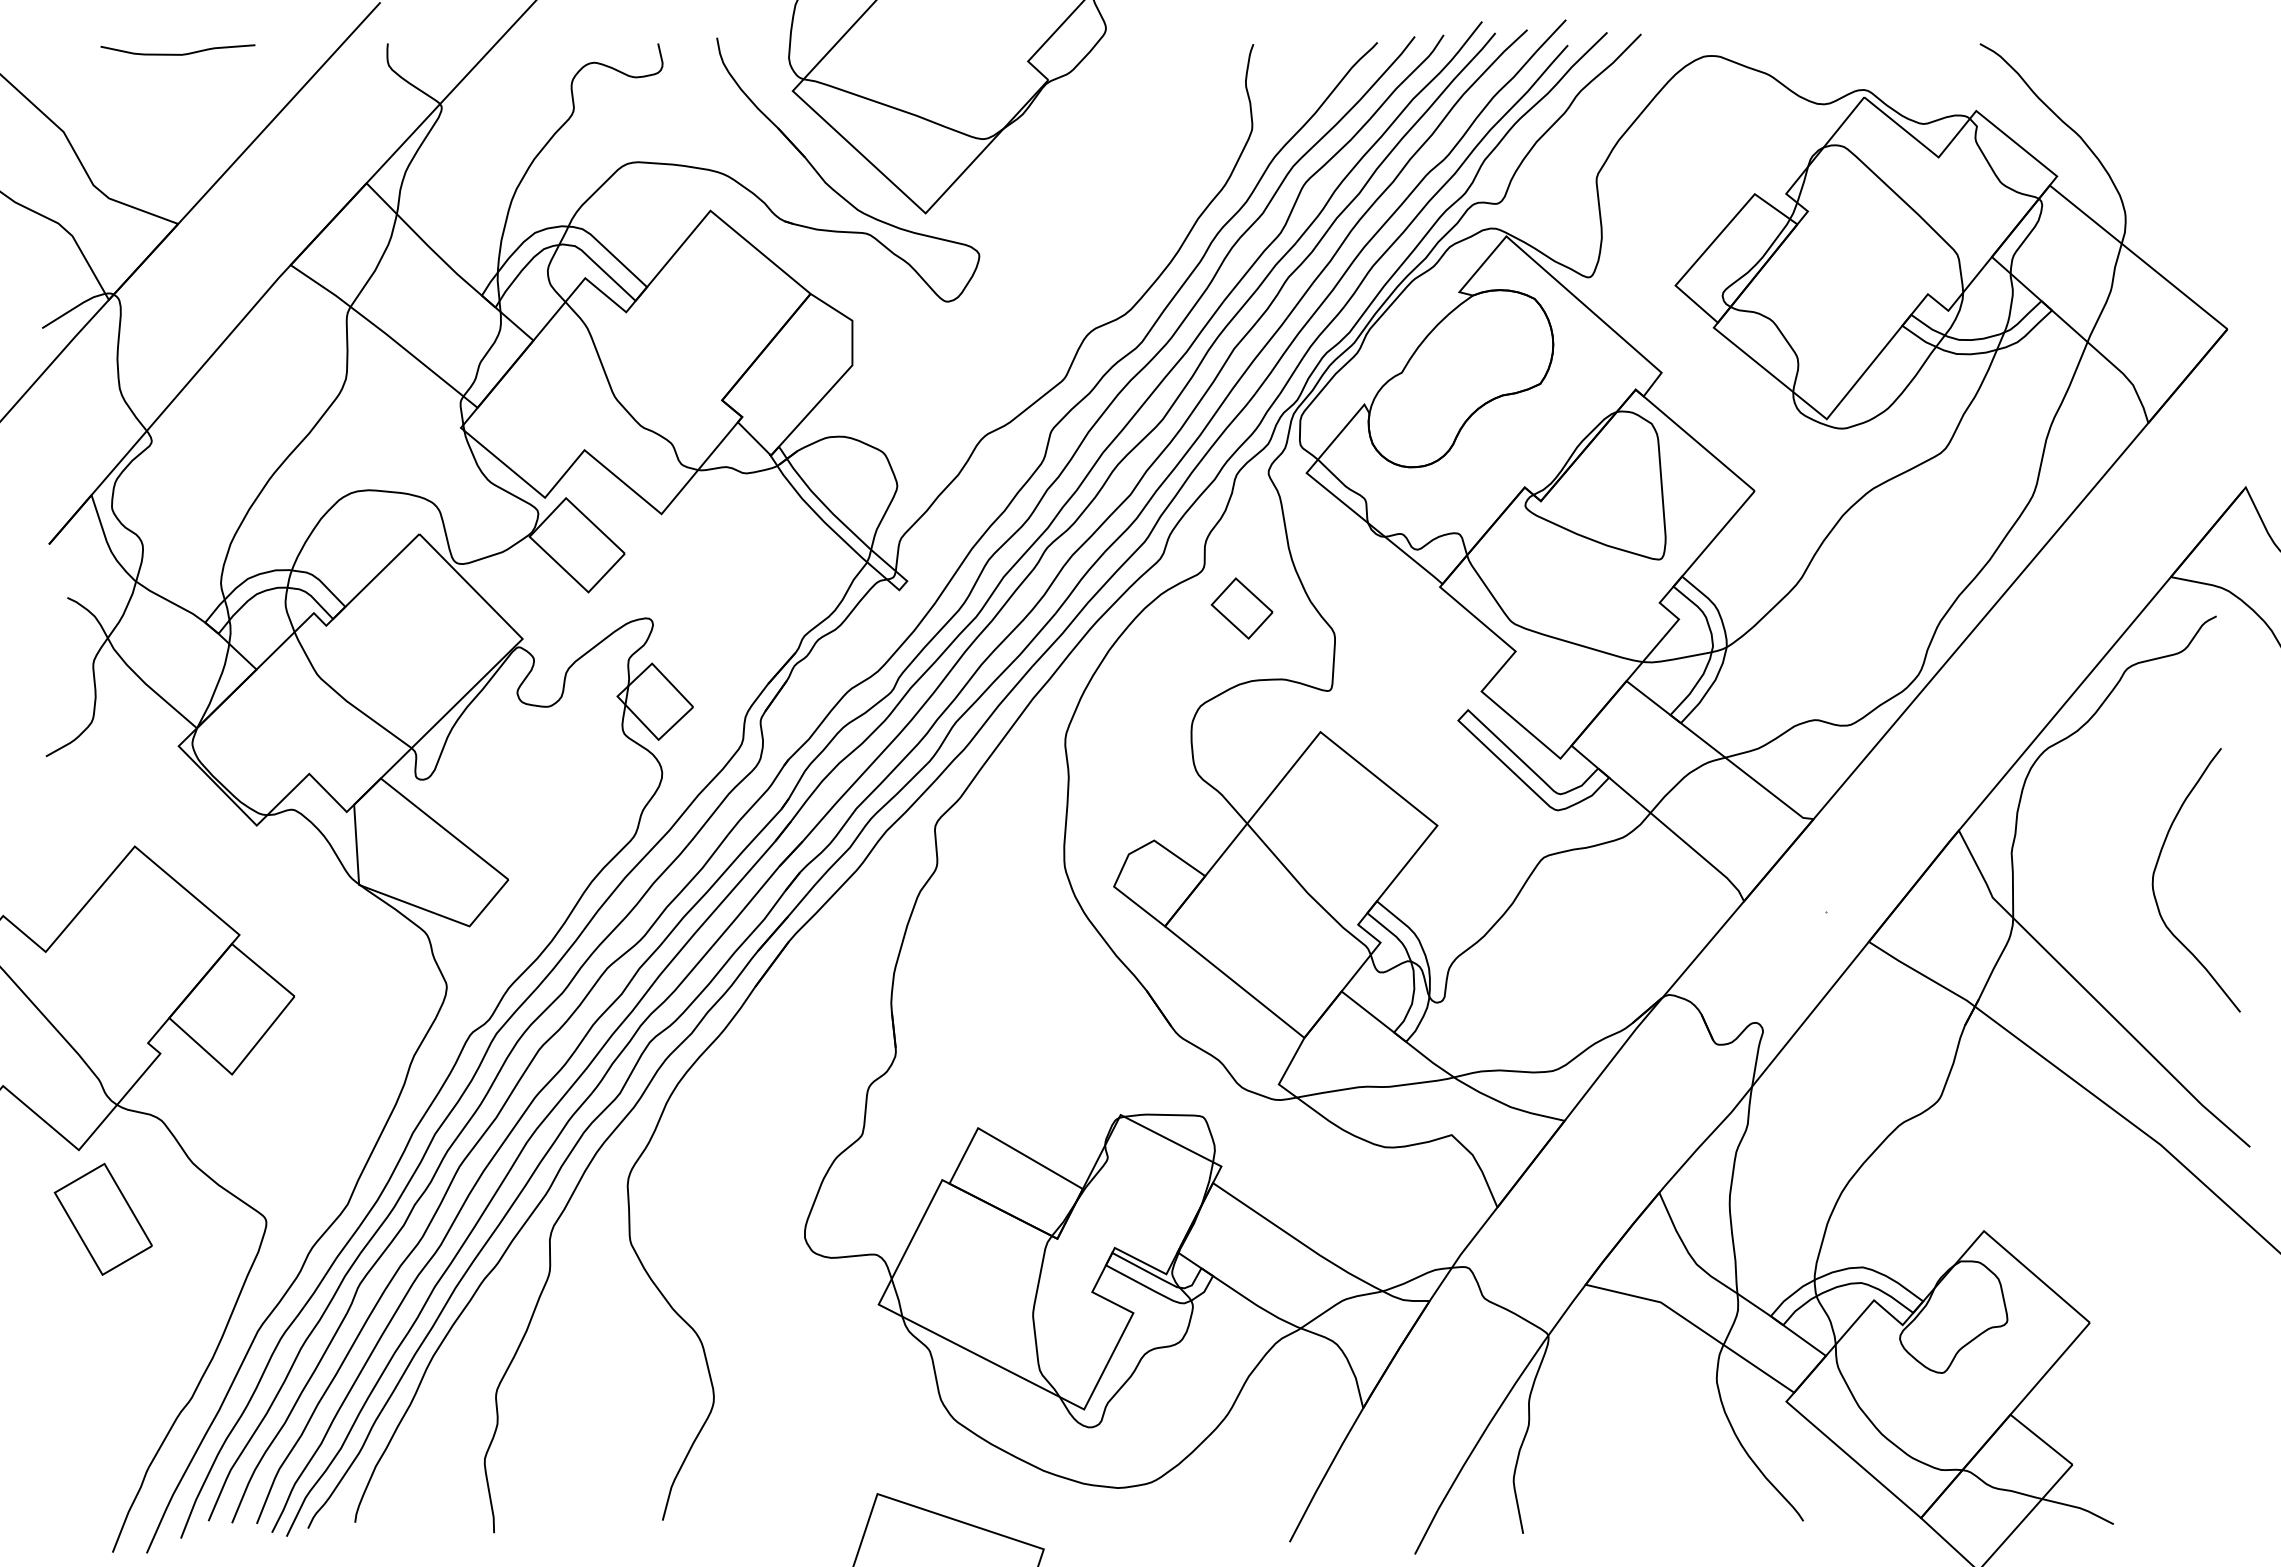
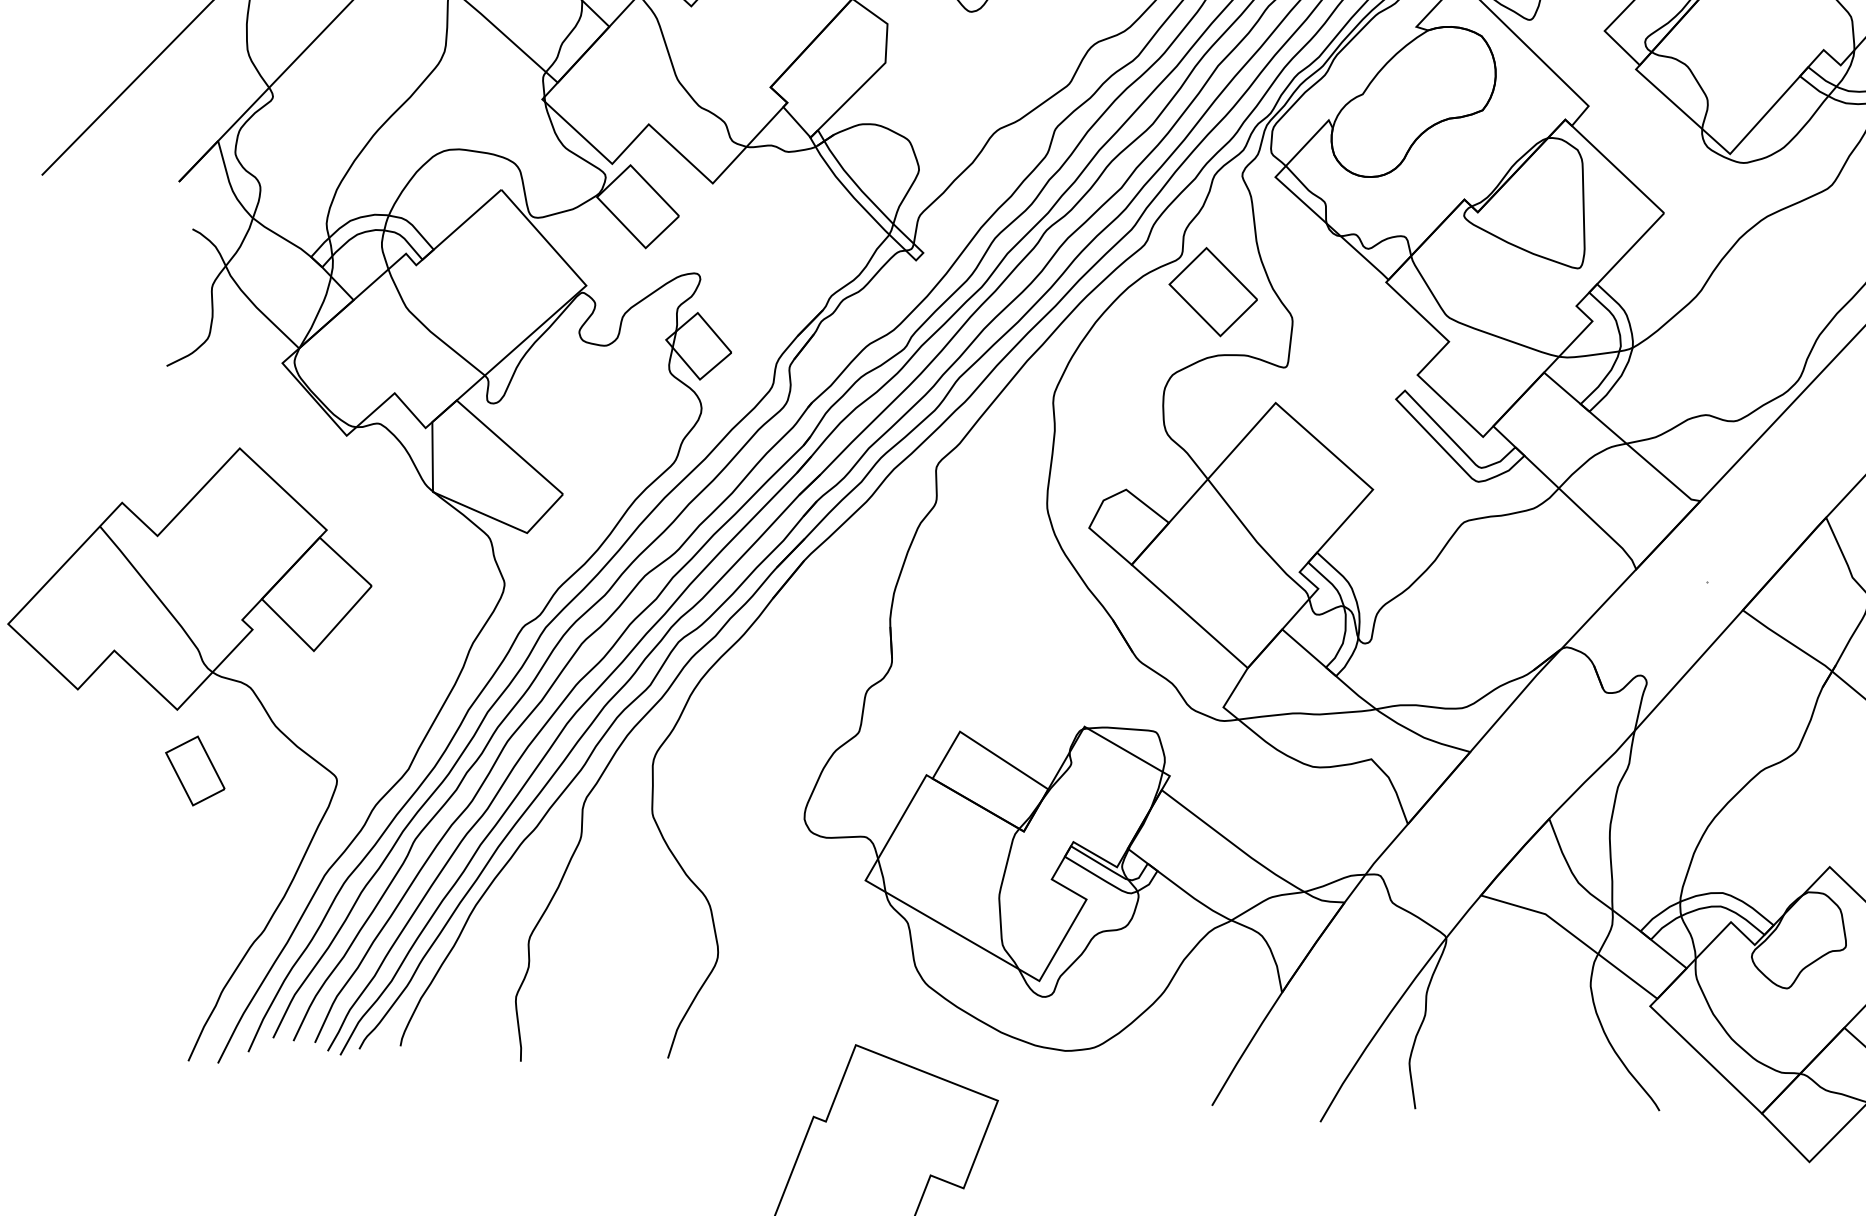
part: (1241, 608) -> (1212, 291), size x1.67
part: (102, 1218) -> (194, 770), size x0.71

